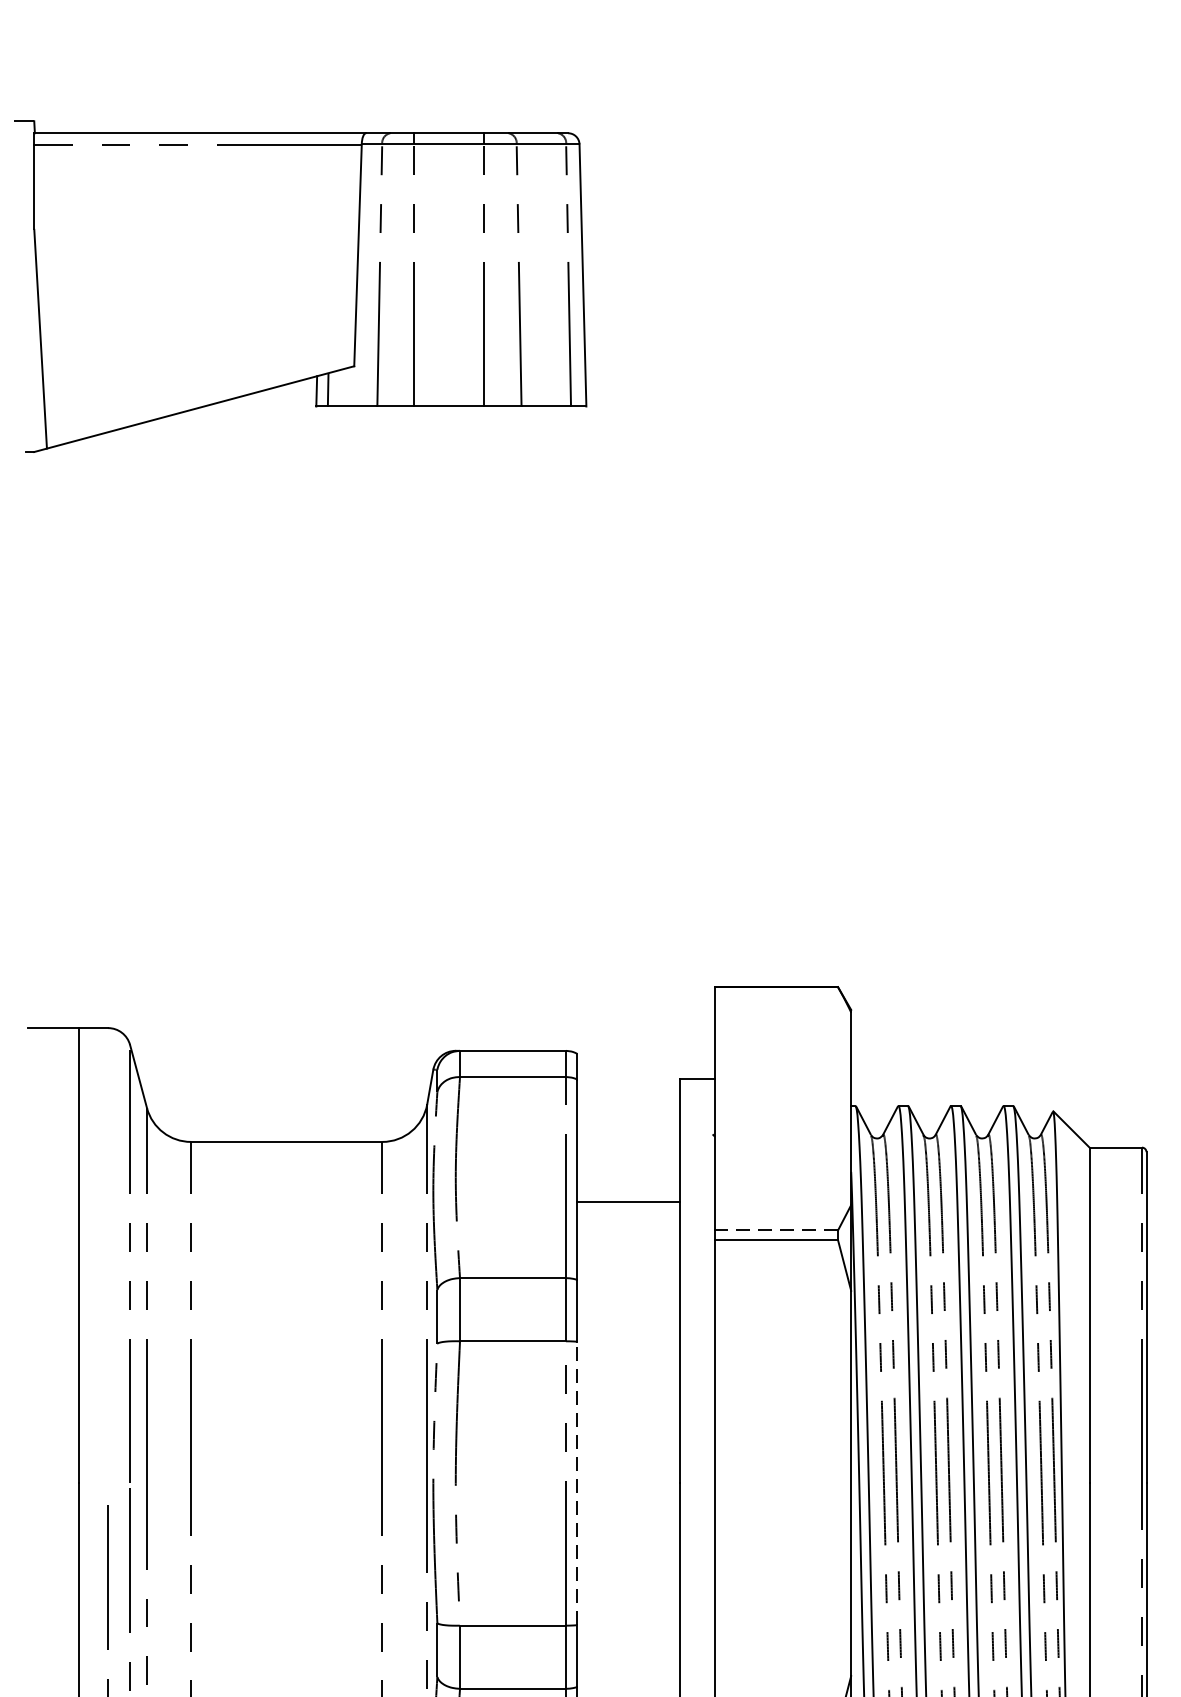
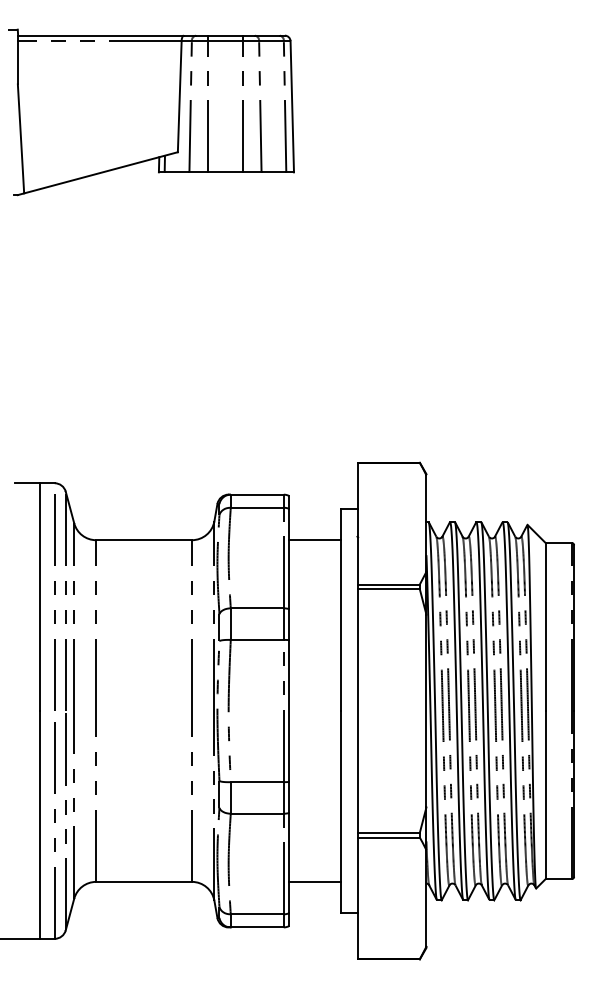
line: (629, 1202) -> (315, 540), moved
line: (775, 1230) -> (388, 584), dashed -> solid
line: (107, 1250) -> (54, 594), added
line: (577, 1484) -> (289, 711), dashed -> solid

